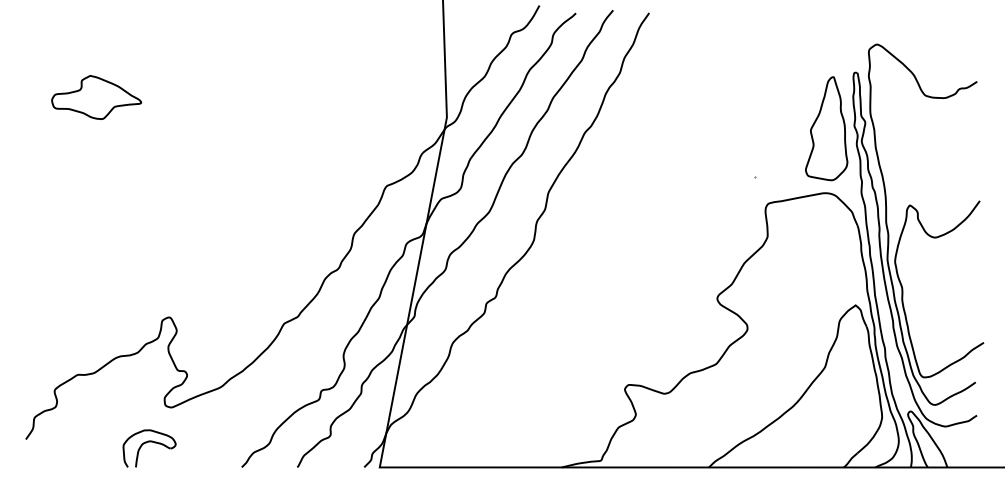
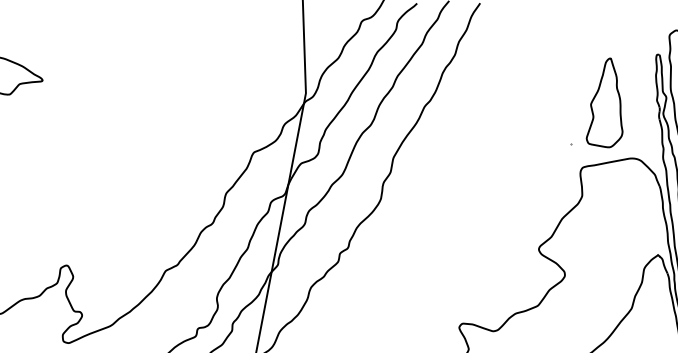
part: (826, 128) -> (604, 102), moved

